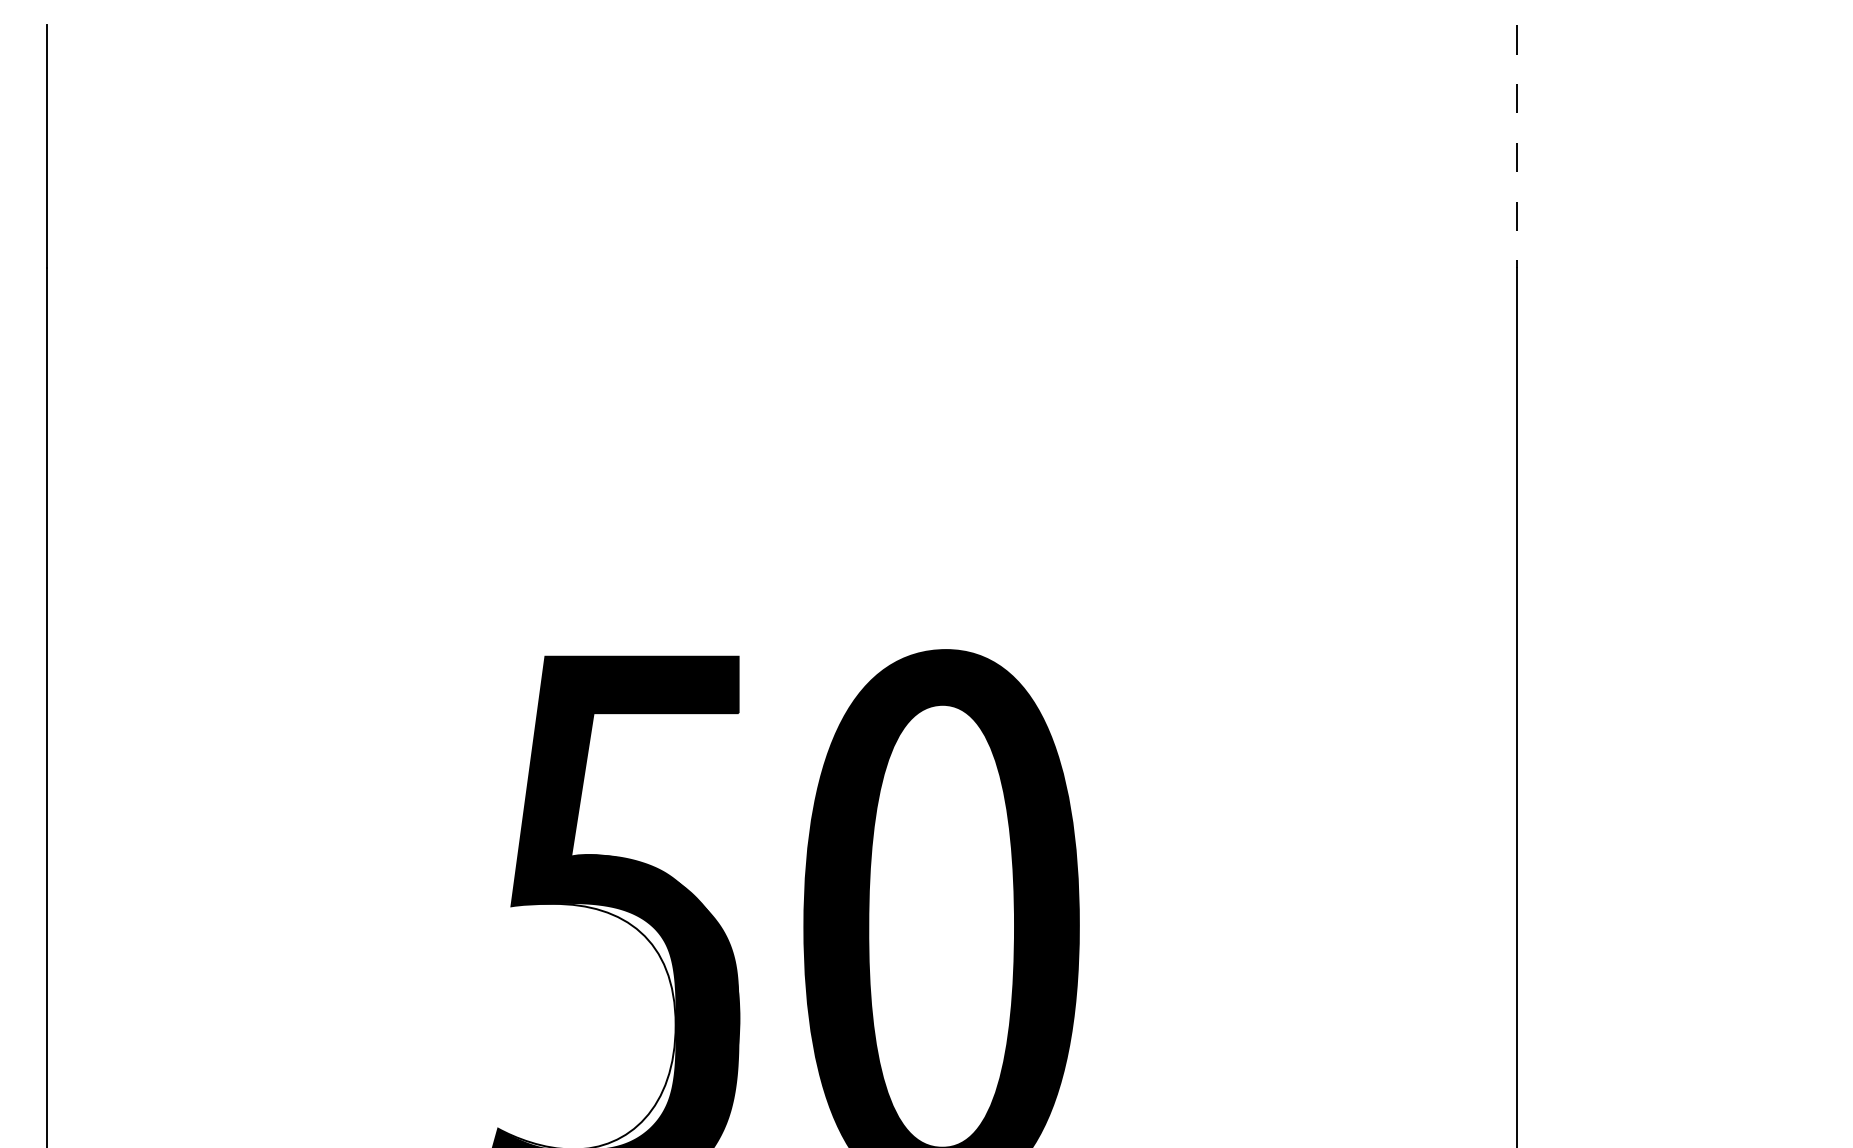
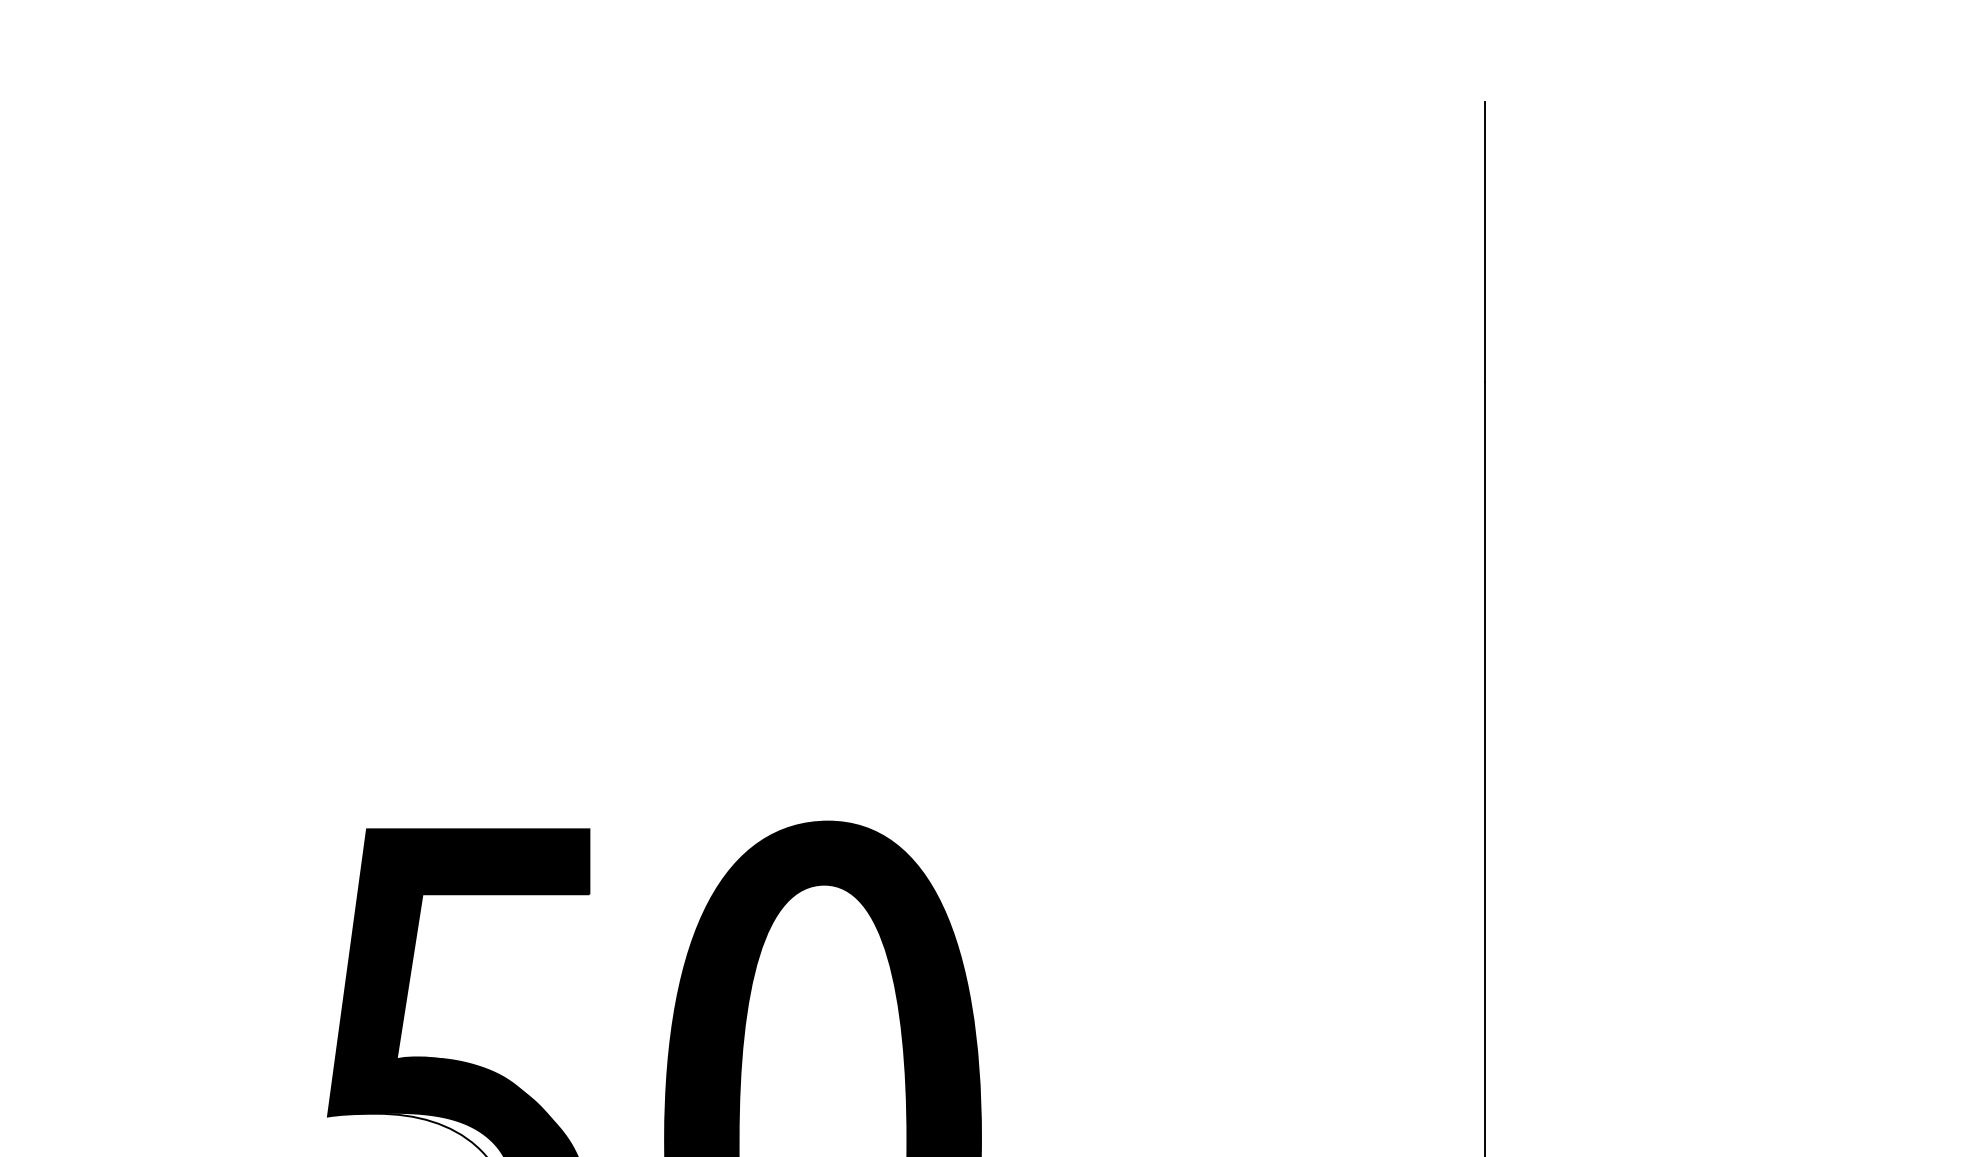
line: (1517, 147) -> (1485, 243), dashed -> solid

